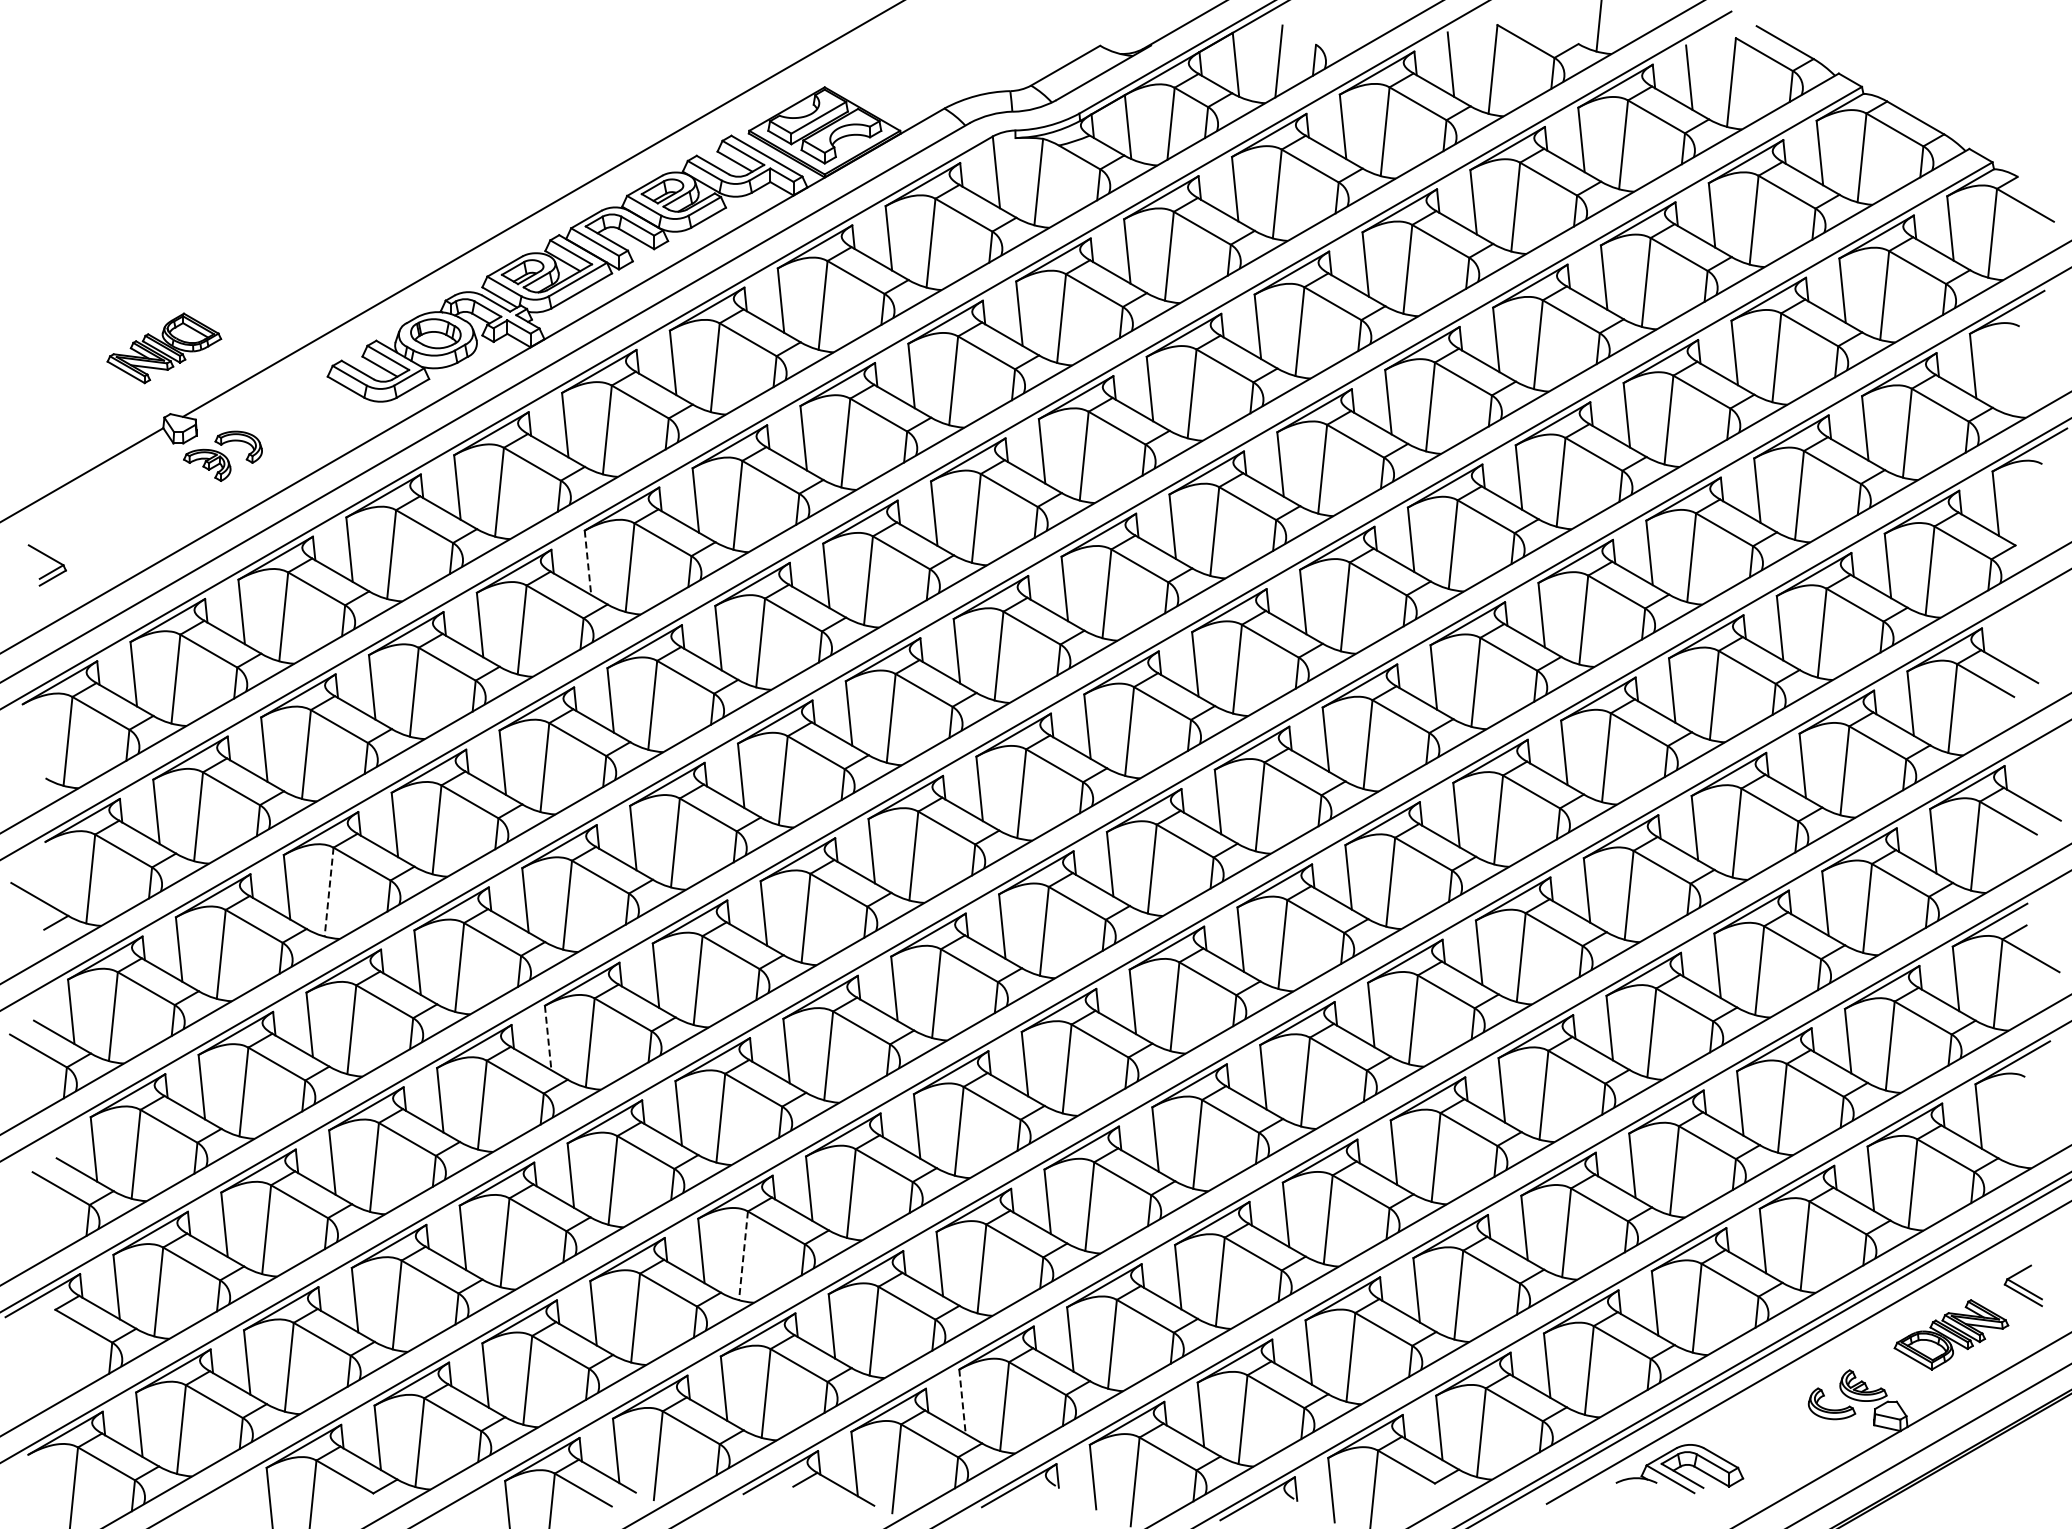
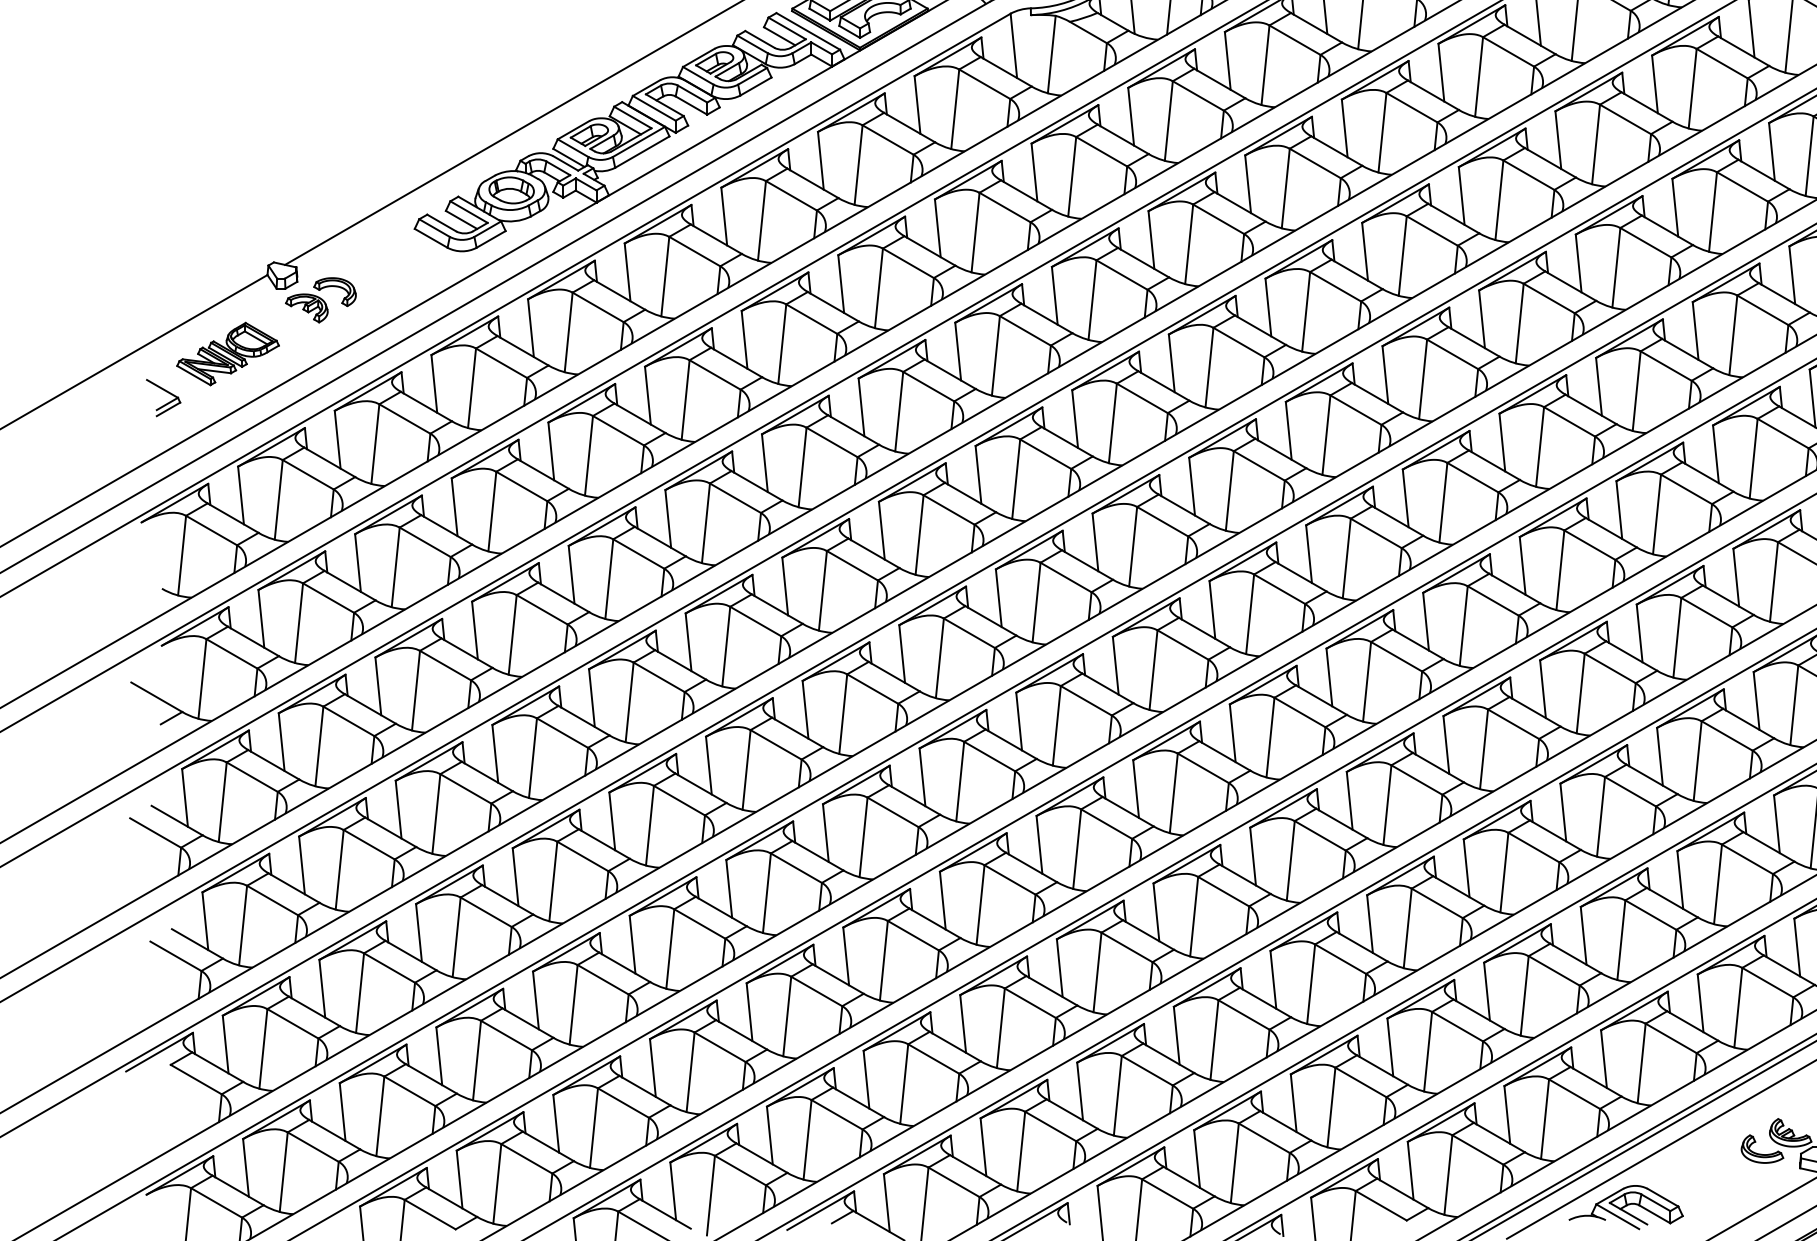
part: (164, 348) -> (228, 354), moved
line: (588, 563) -> (648, 396), dashed -> solid
line: (329, 892) -> (416, 691), dashed -> solid
line: (548, 1038) -> (612, 821), dashed -> solid
line: (743, 1255) -> (787, 1016), dashed -> solid
line: (962, 1402) -> (983, 1147), dashed -> solid

